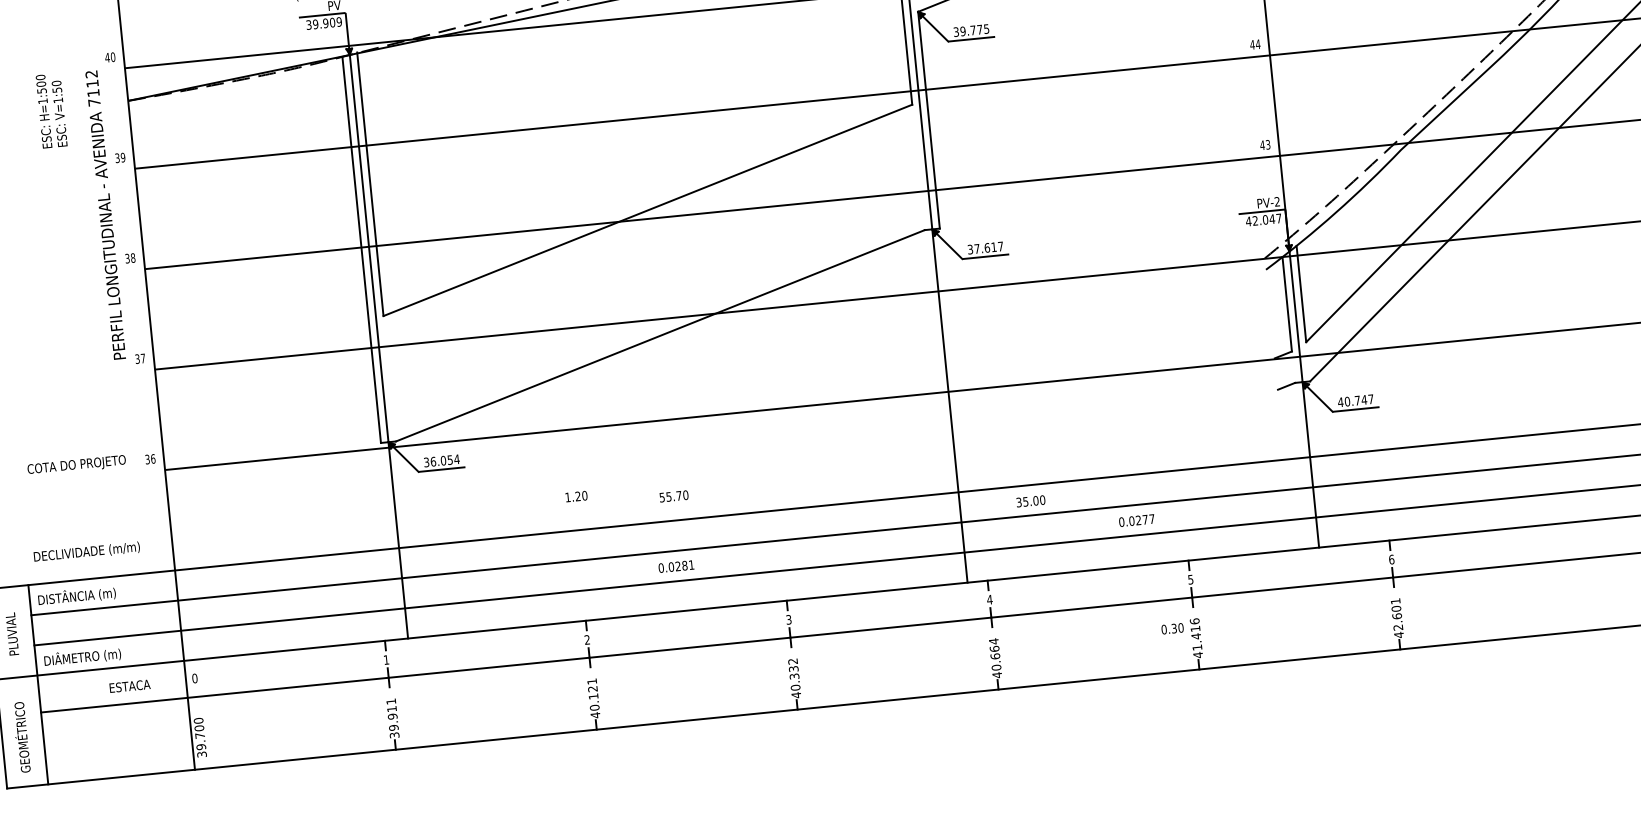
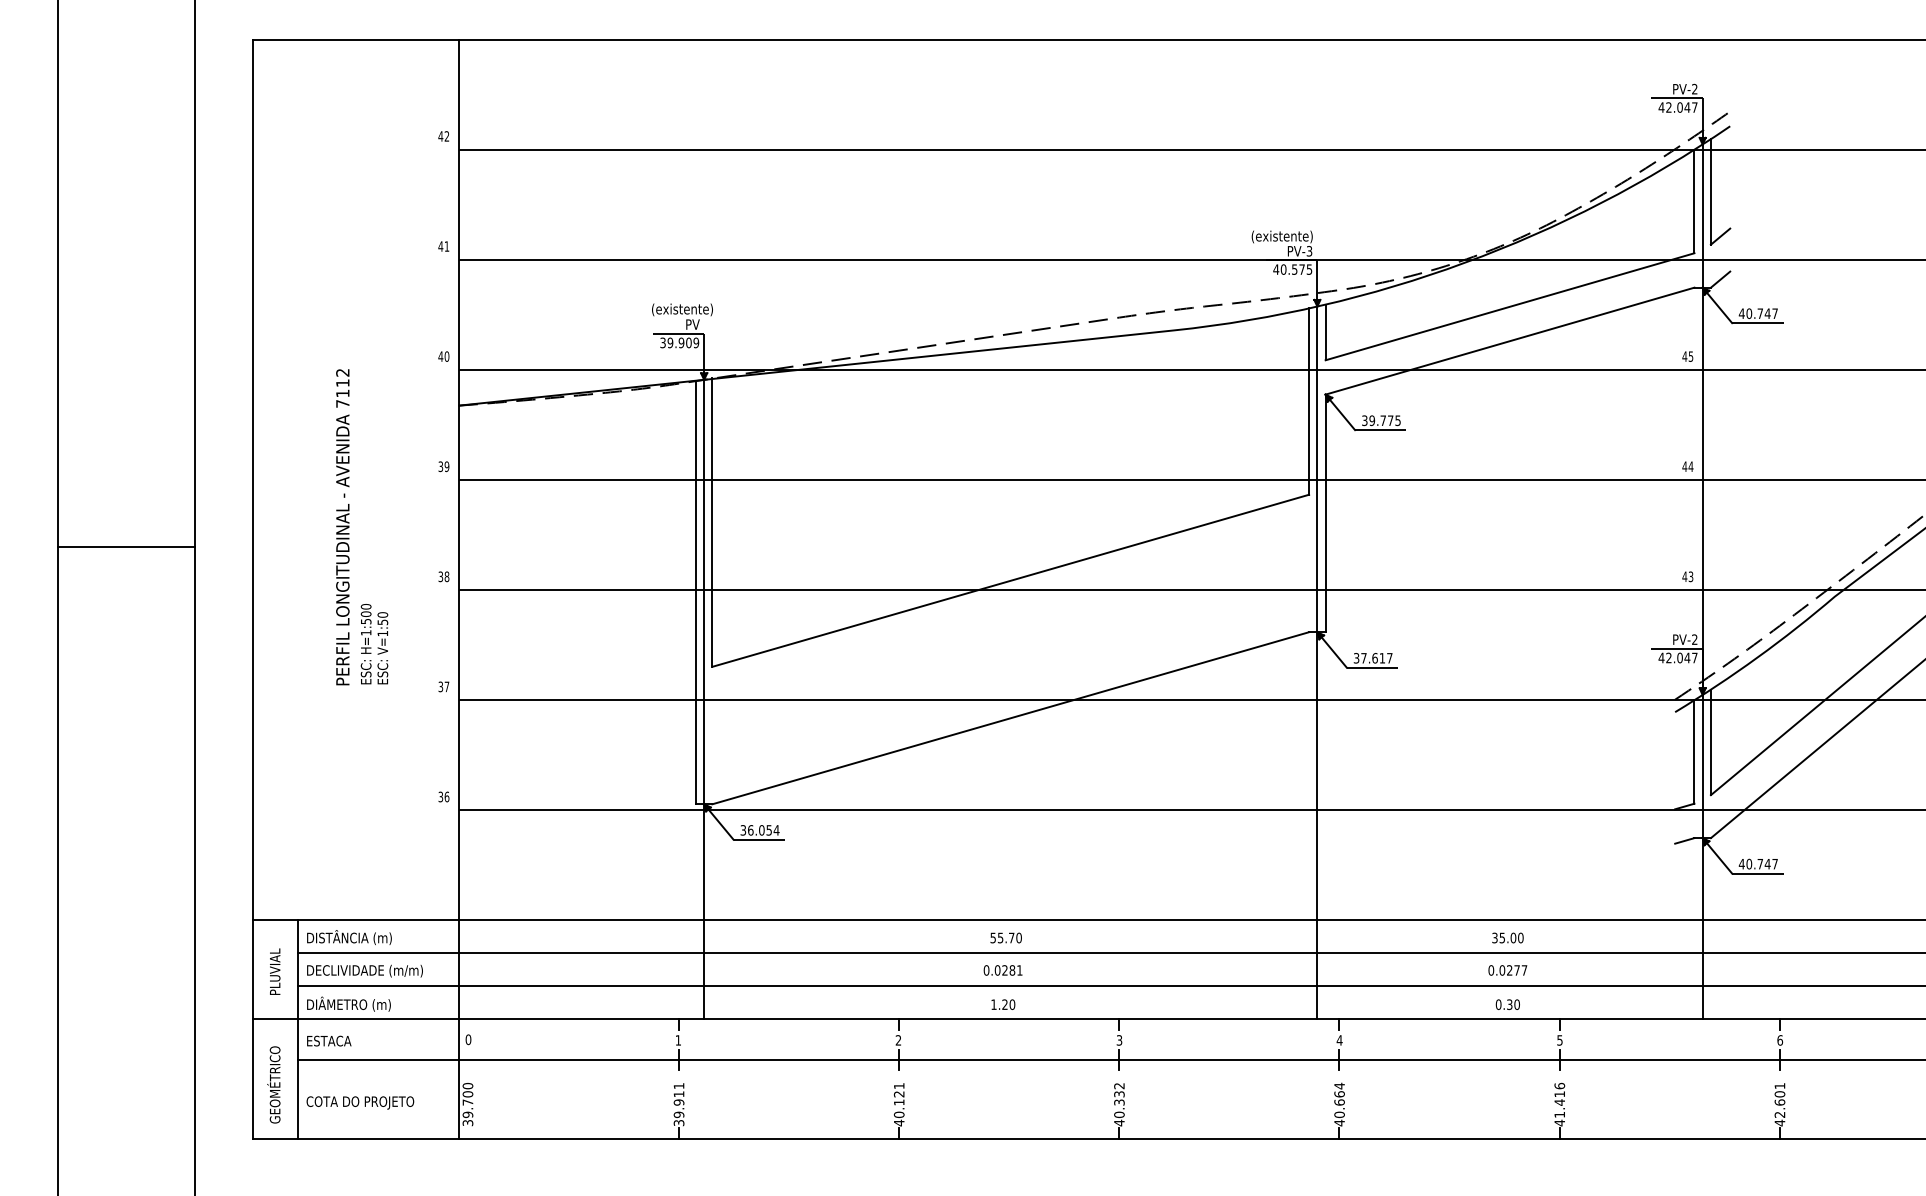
text: (51, 111) -> (374, 644), moved
text: (105, 215) -> (342, 527), moved
text: (76, 465) -> (360, 1102), moved
text: (673, 495) -> (1005, 937), moved
text: (576, 496) -> (1003, 1004), moved
text: (1030, 500) -> (1507, 937), moved
text: (86, 551) -> (364, 970), moved
text: (1172, 628) -> (1507, 1004), moved
text: (130, 685) -> (329, 1040), moved

